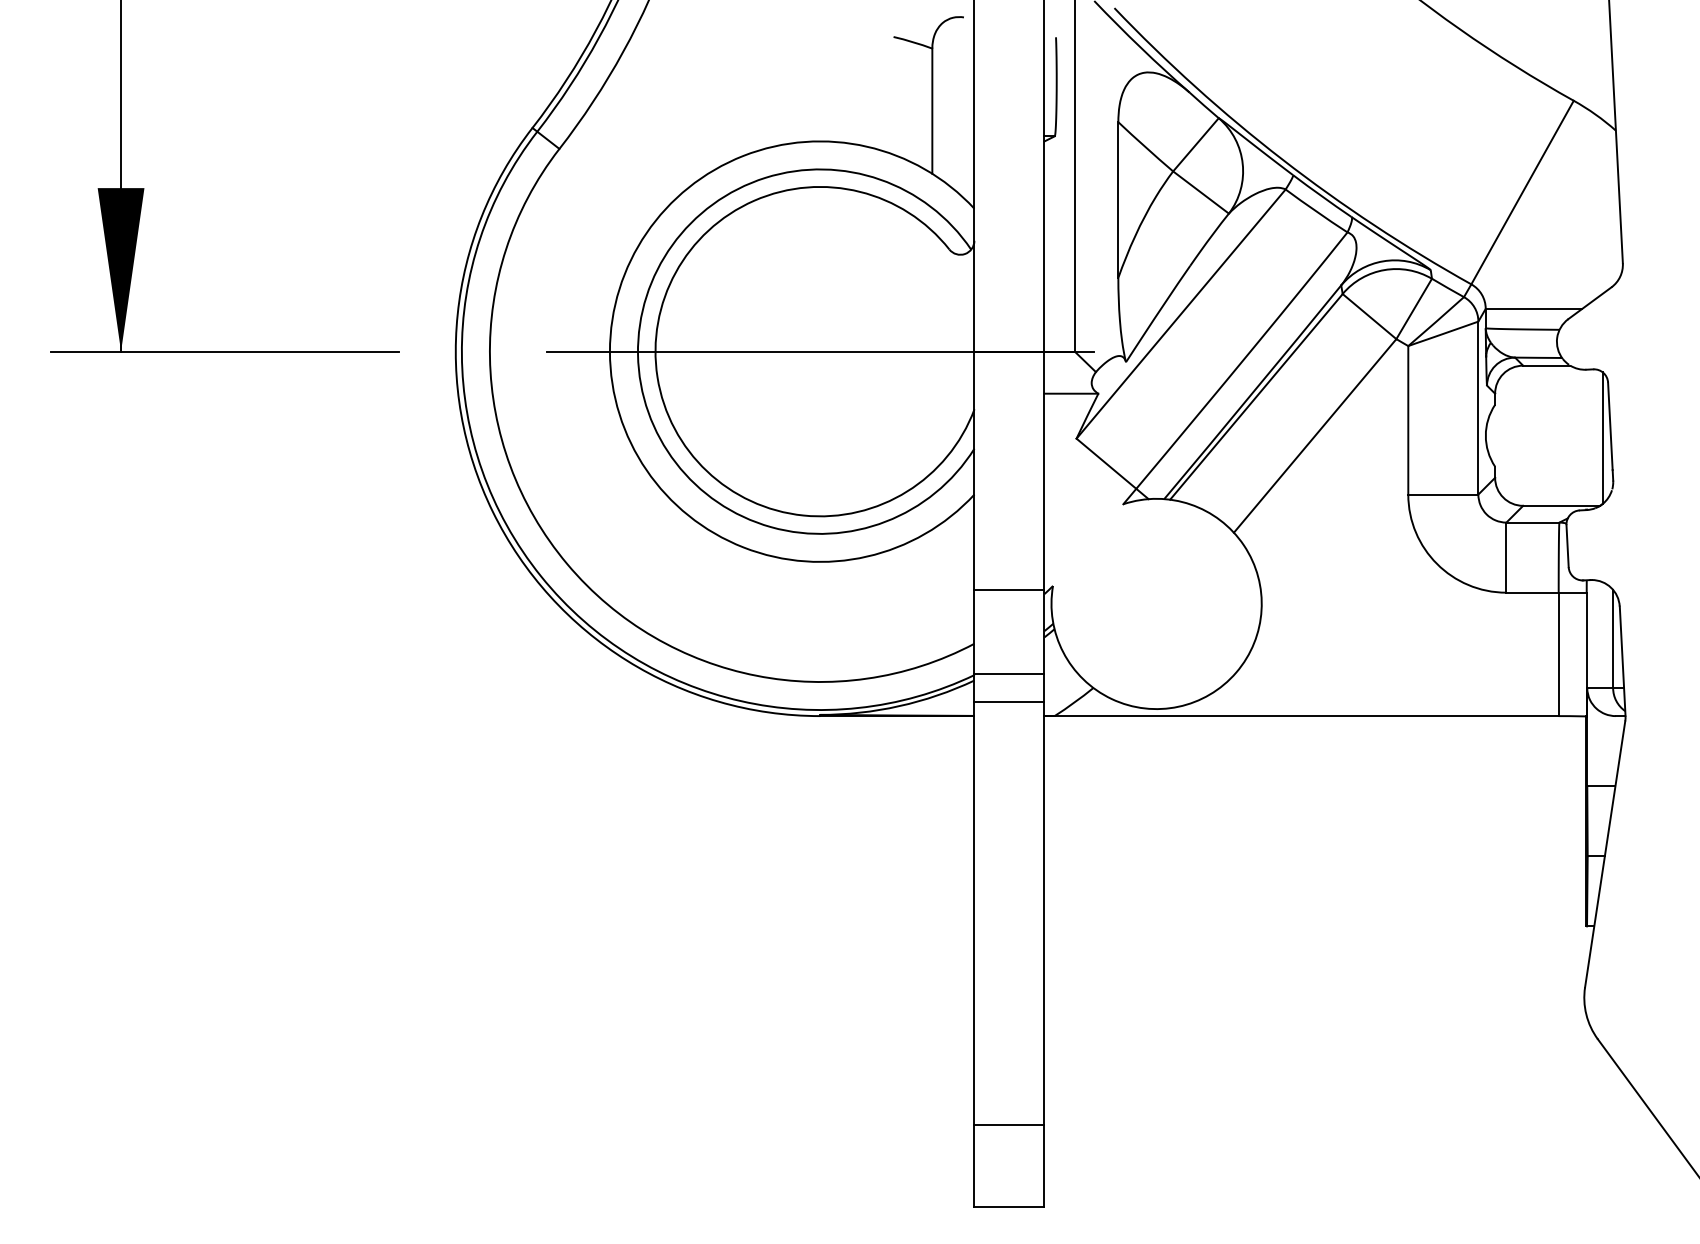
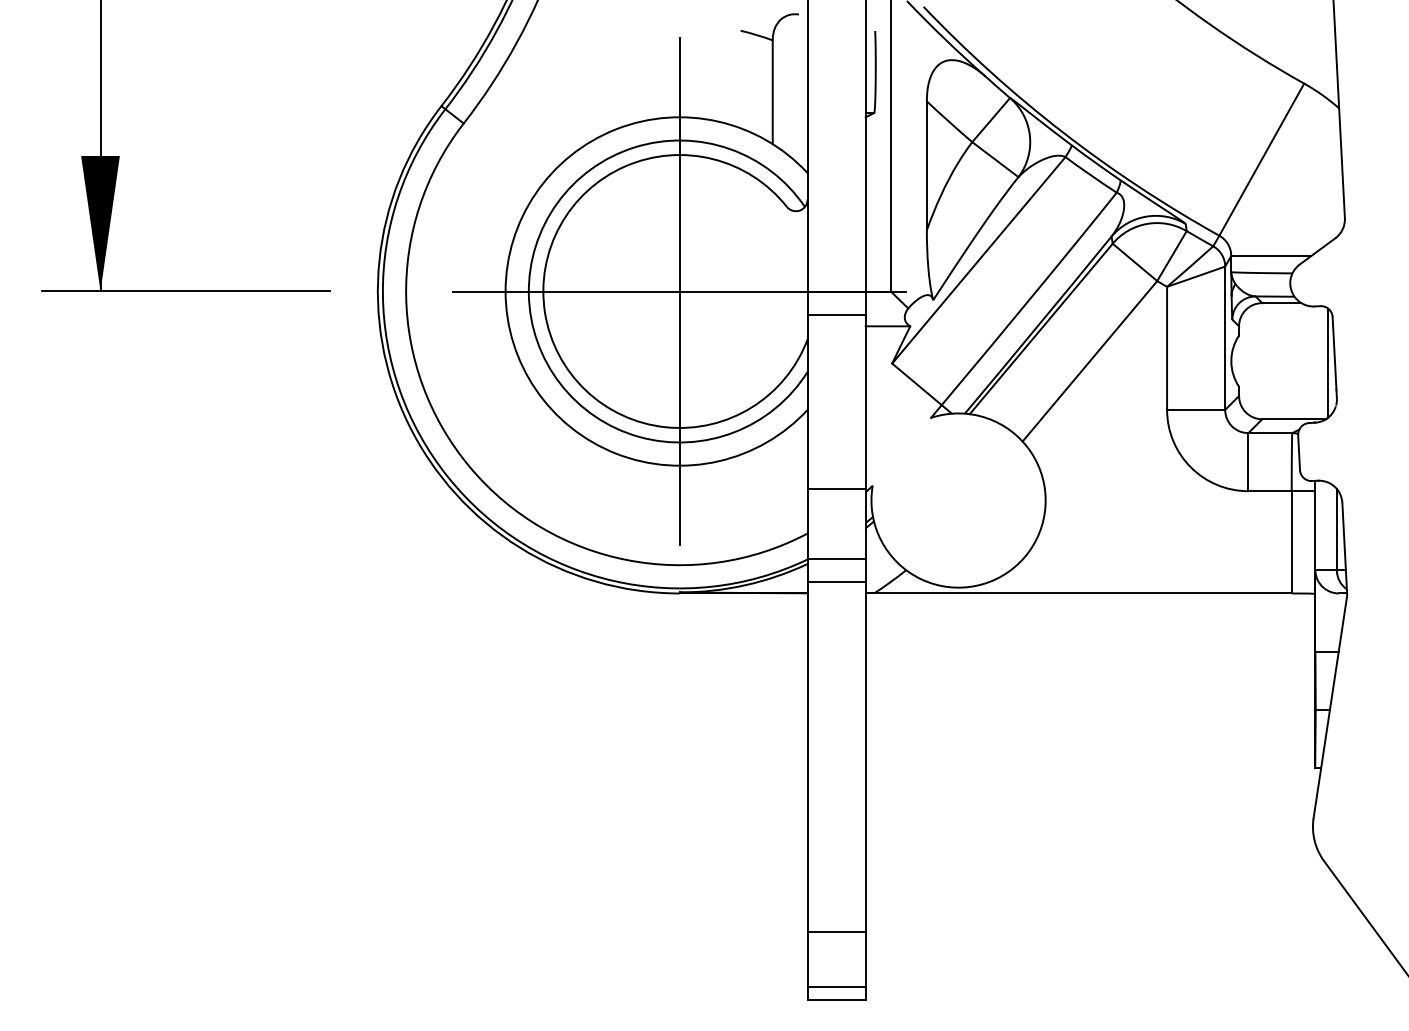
line: (820, 351) -> (680, 291), added
line: (1009, 379) -> (836, 314), added
line: (1009, 1190) -> (836, 986), added

